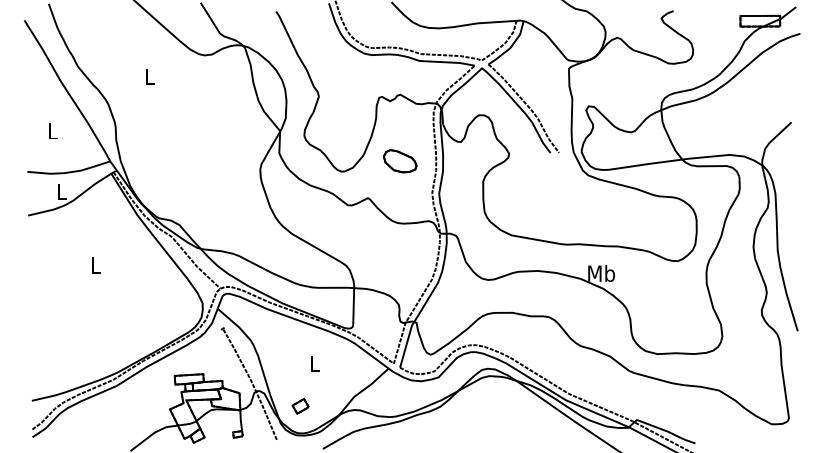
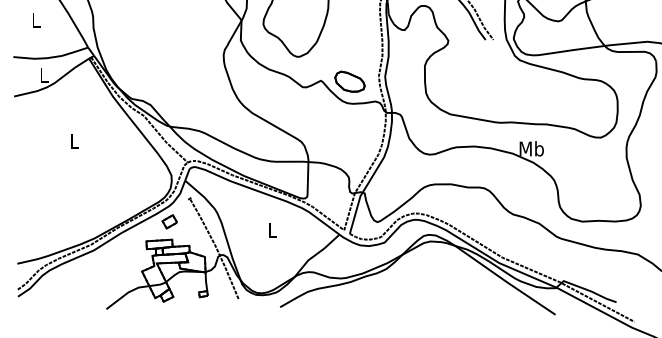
part: (399, 161) -> (349, 82), moved
part: (300, 406) -> (169, 221), moved

